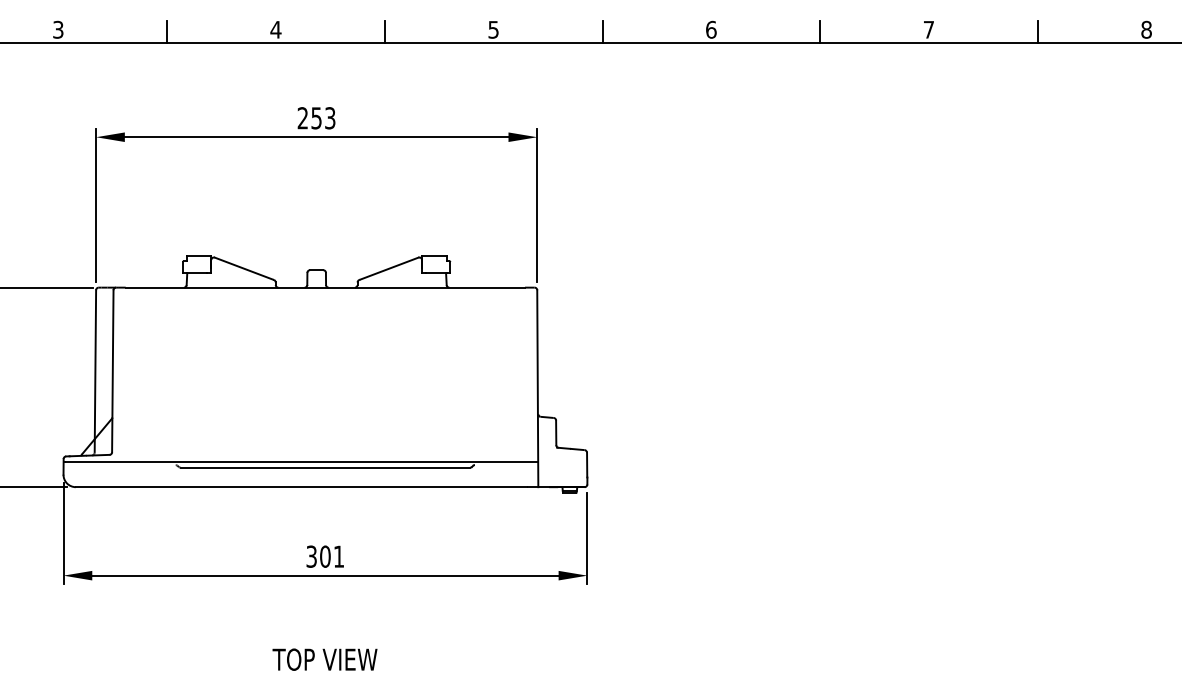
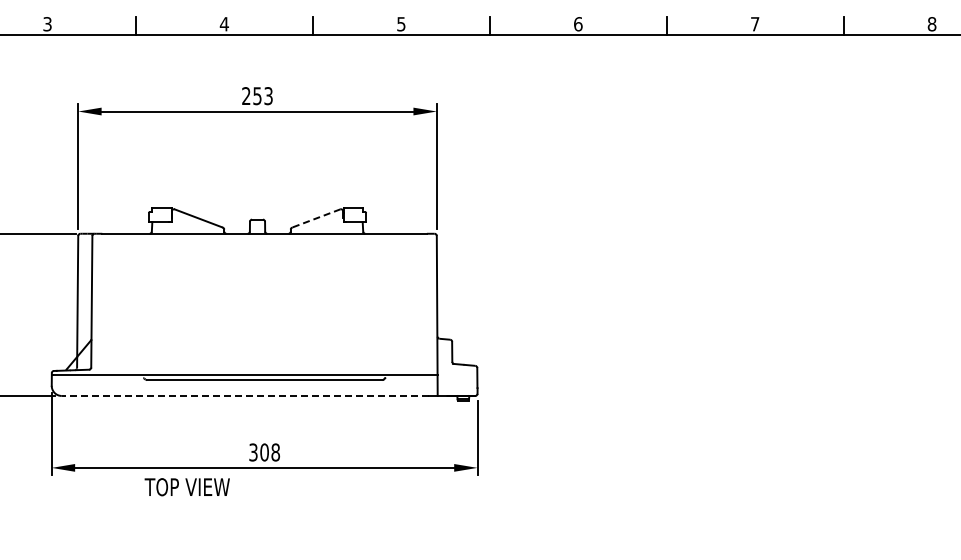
line: (390, 268) -> (317, 218), solid -> dashed
line: (300, 486) -> (244, 395), solid -> dashed
text: (338, 556) -> (275, 452), 301 -> 308
text: (324, 660) -> (186, 487), moved

